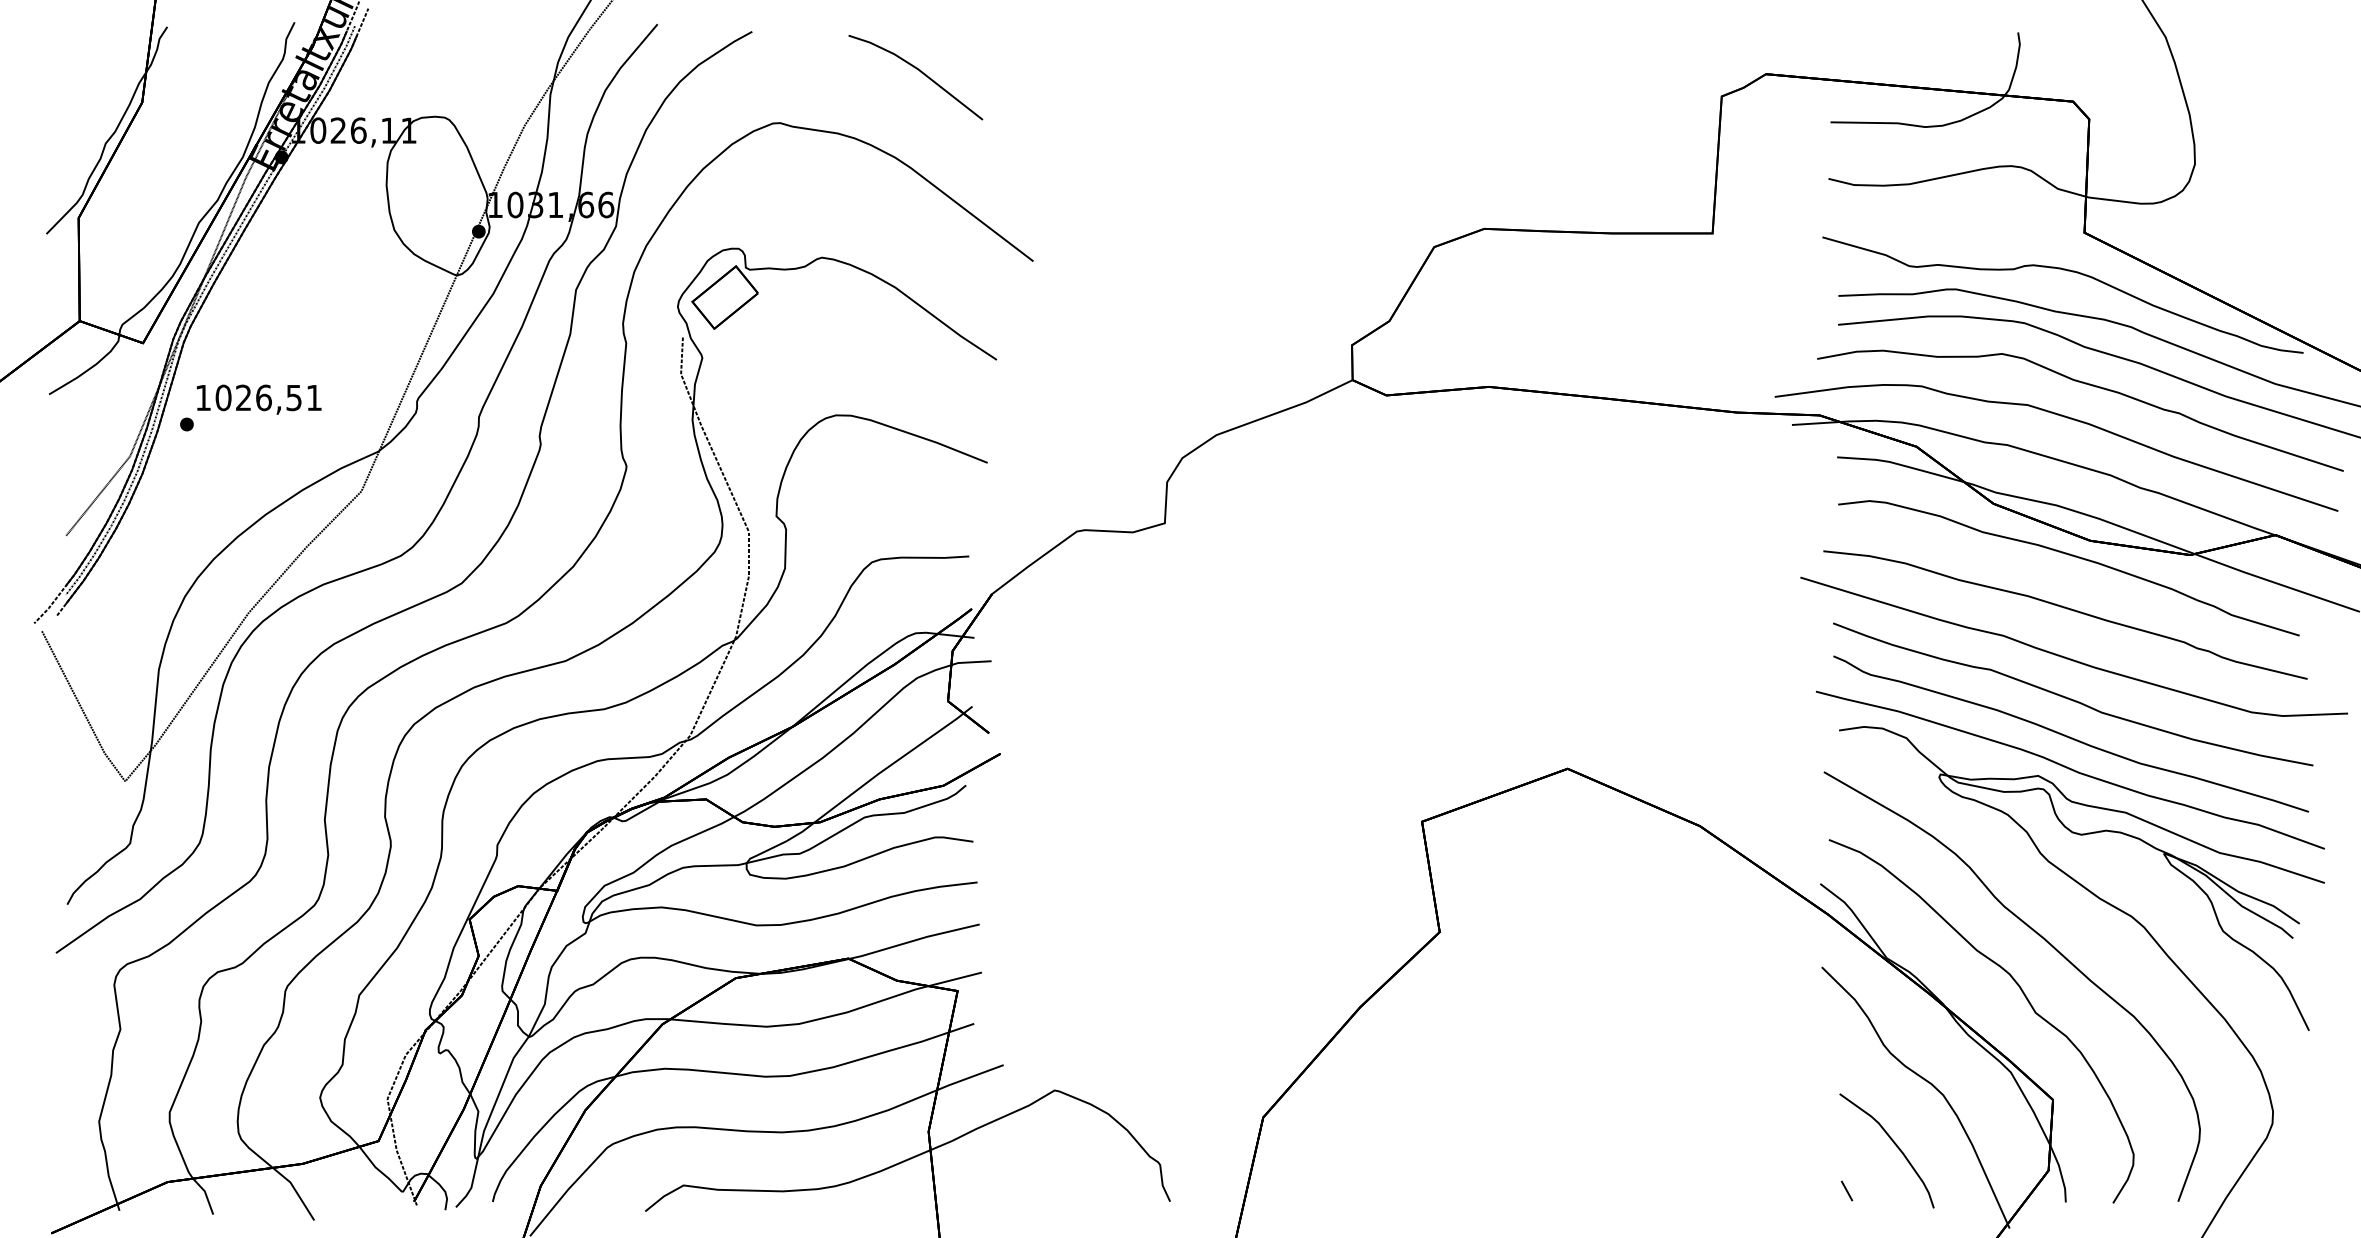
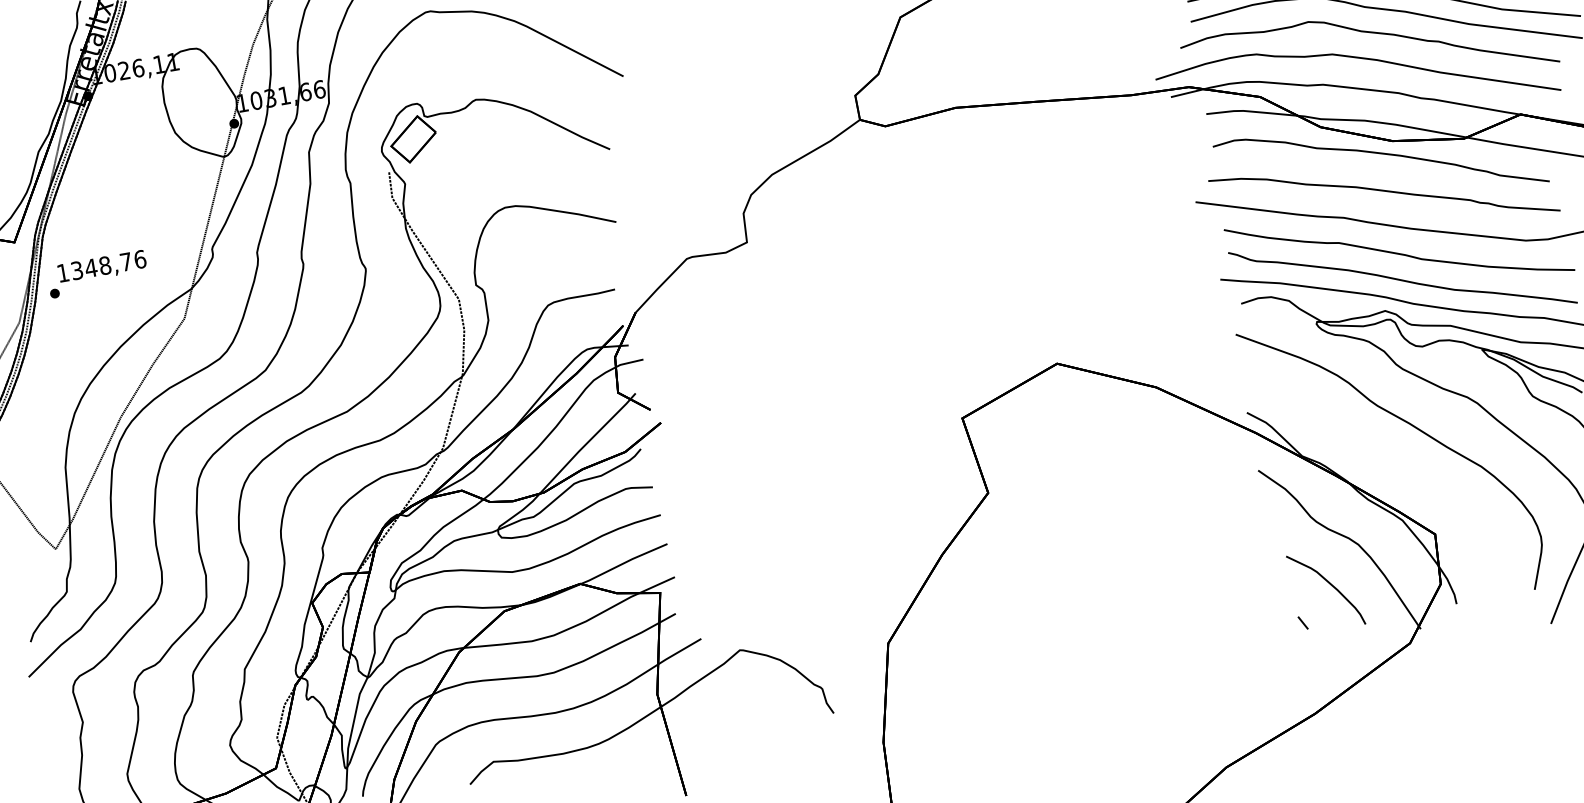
text: (268, 397) -> (108, 264), 1026,51 -> 1348,76
curve: (2022, 993) -> (1400, 464), removed

